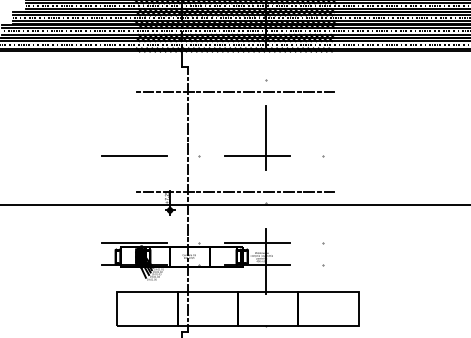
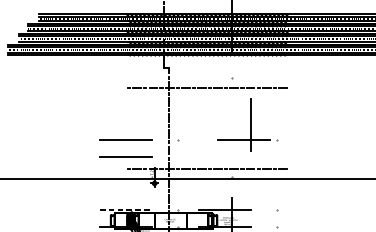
part: (265, 137) -> (250, 124), moved
line: (134, 176) -> (125, 156), added
line: (135, 242) -> (126, 209), solid -> dashed

